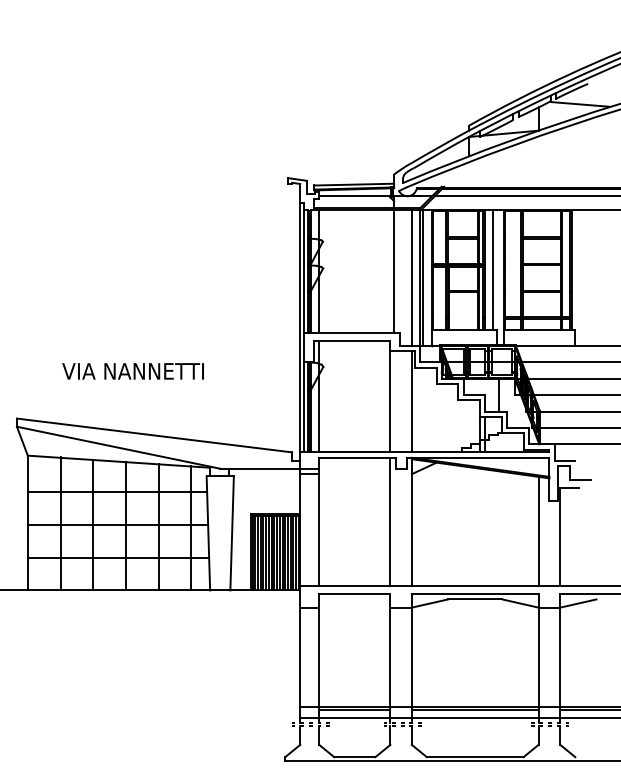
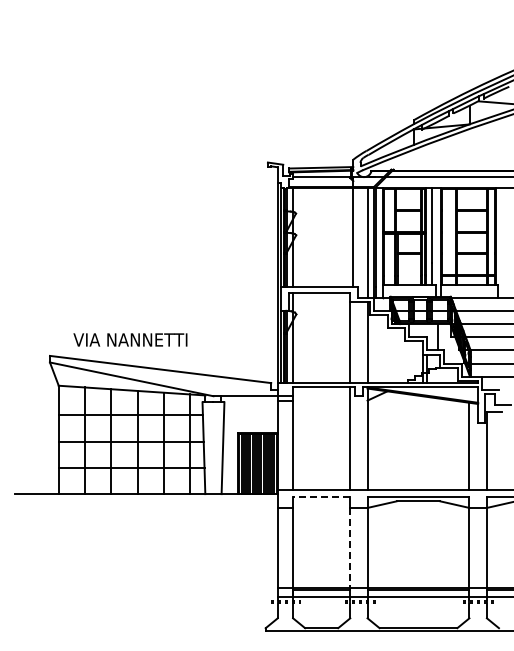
text: (133, 370) -> (130, 339), moved
line: (354, 593) -> (321, 496), solid -> dashed
line: (390, 656) -> (350, 547), solid -> dashed

